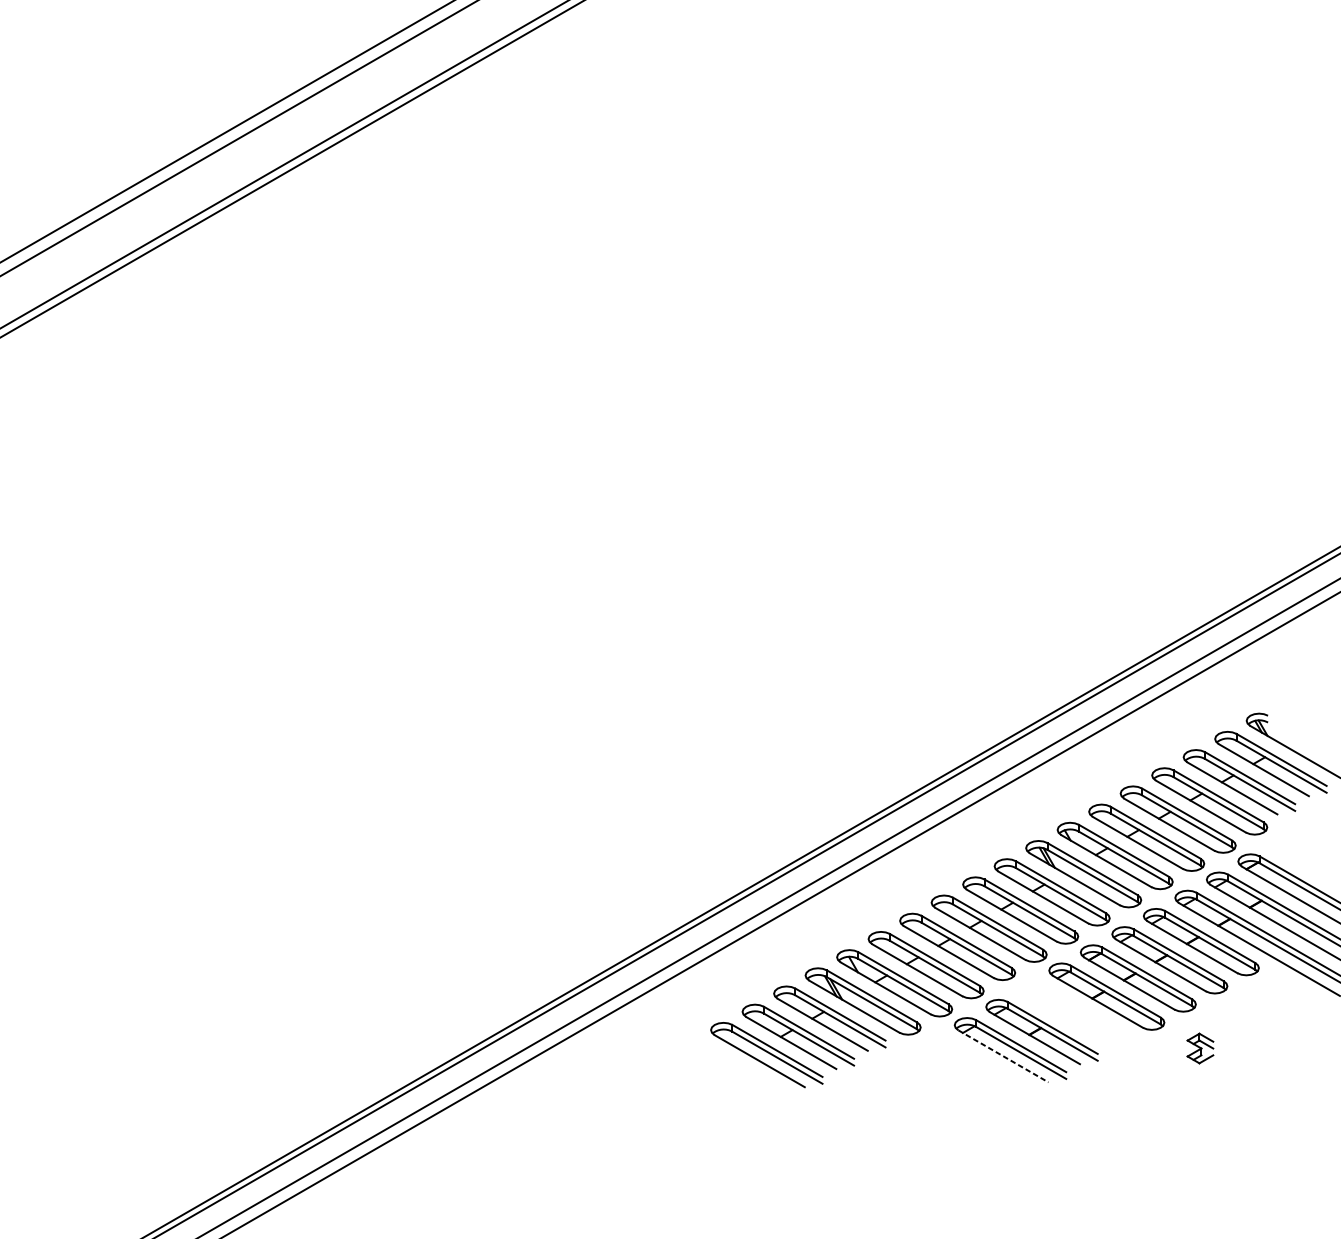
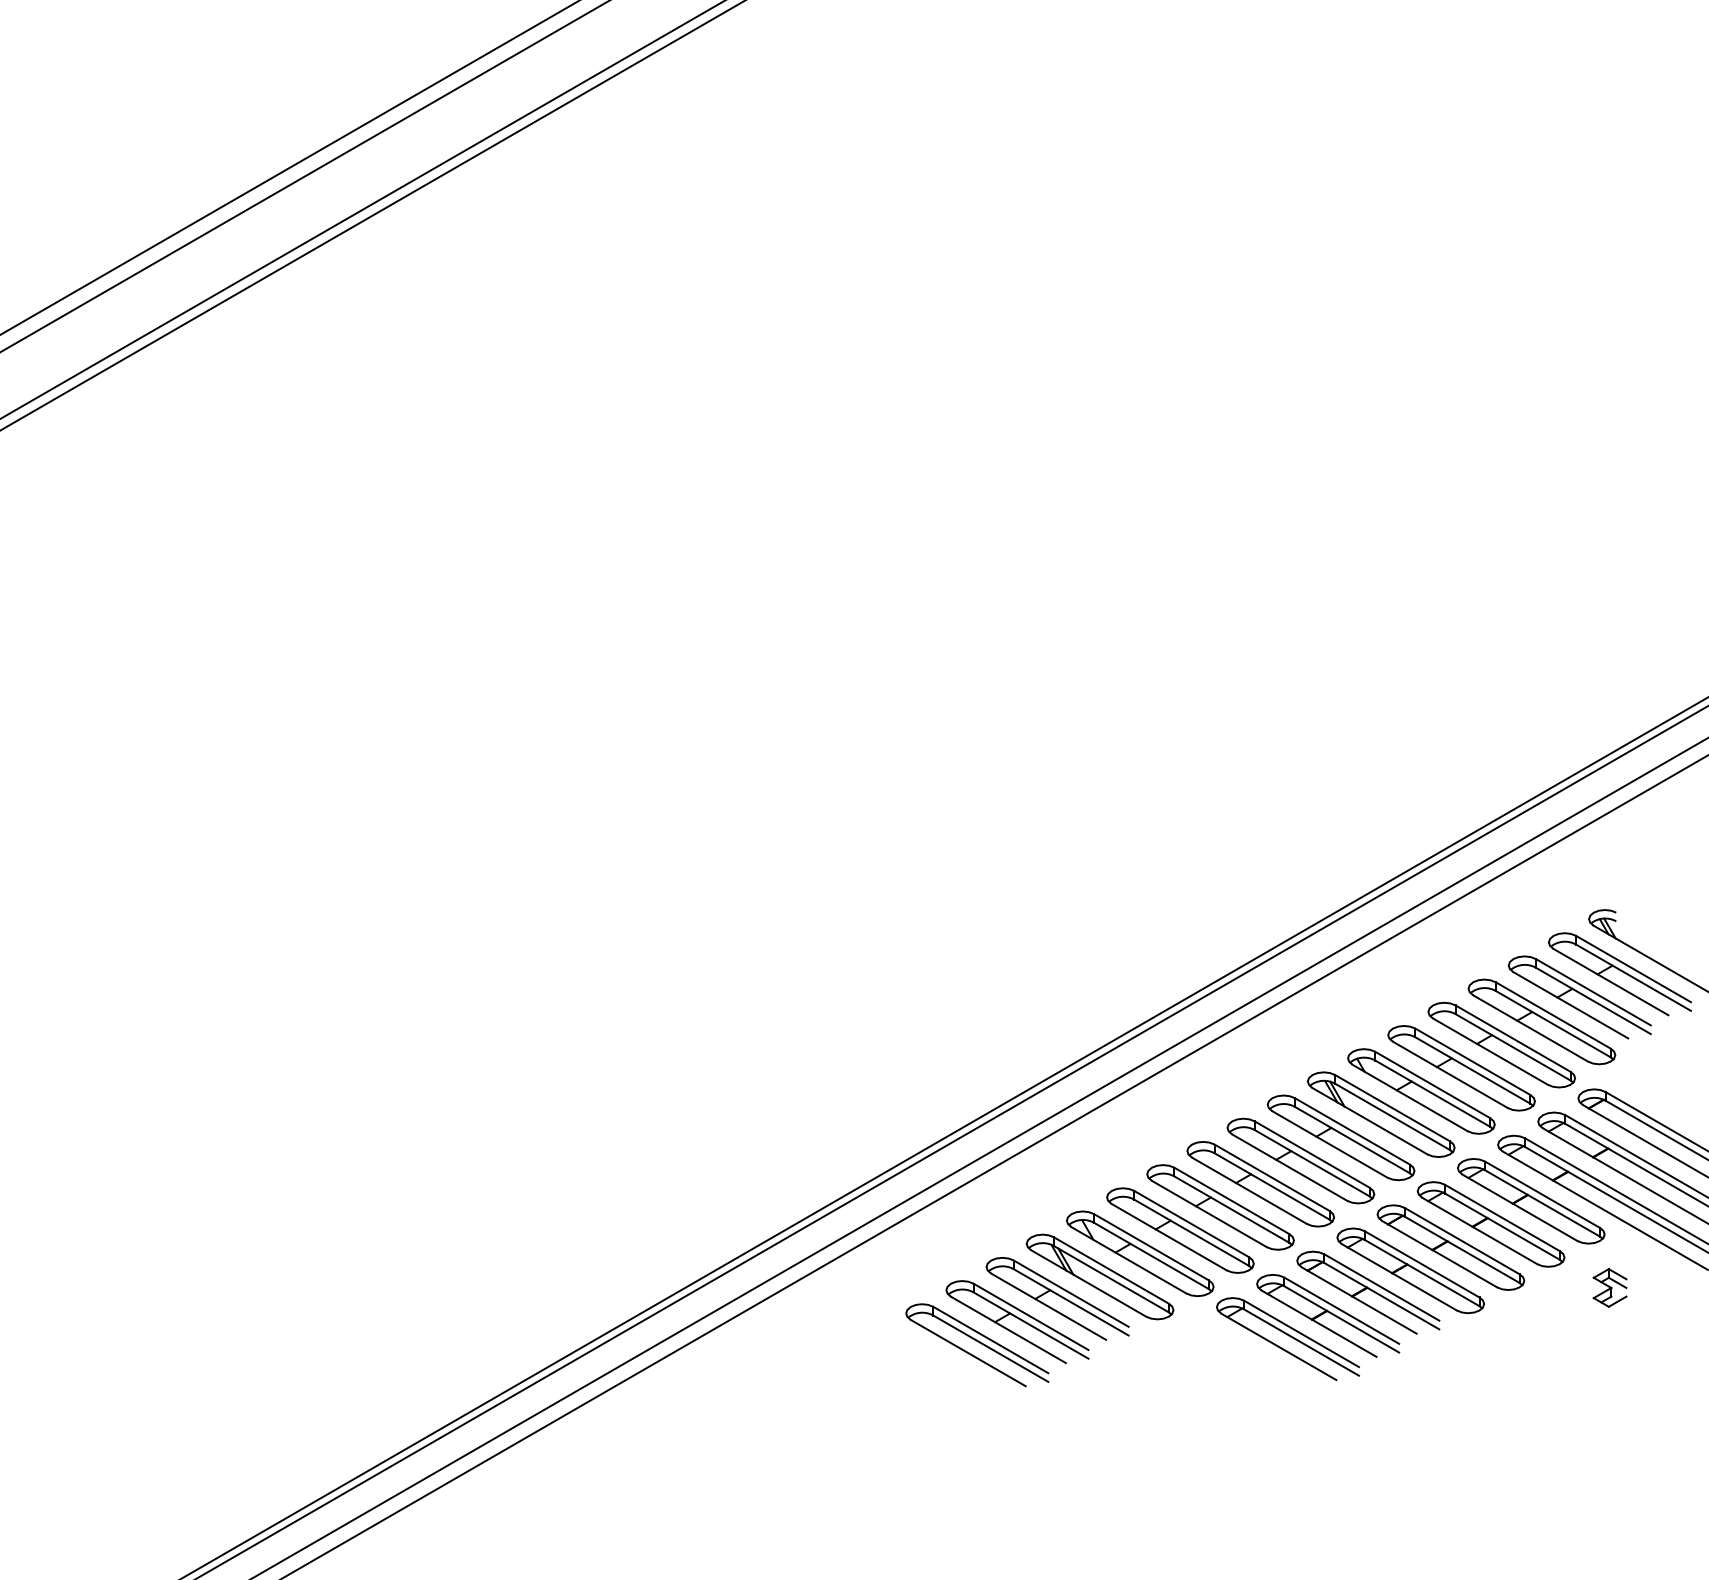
part: (1073, 1013) -> (1368, 1292), added
part: (1199, 1048) -> (1609, 1287), moved
line: (1003, 1056) -> (1279, 1347), dashed -> solid

